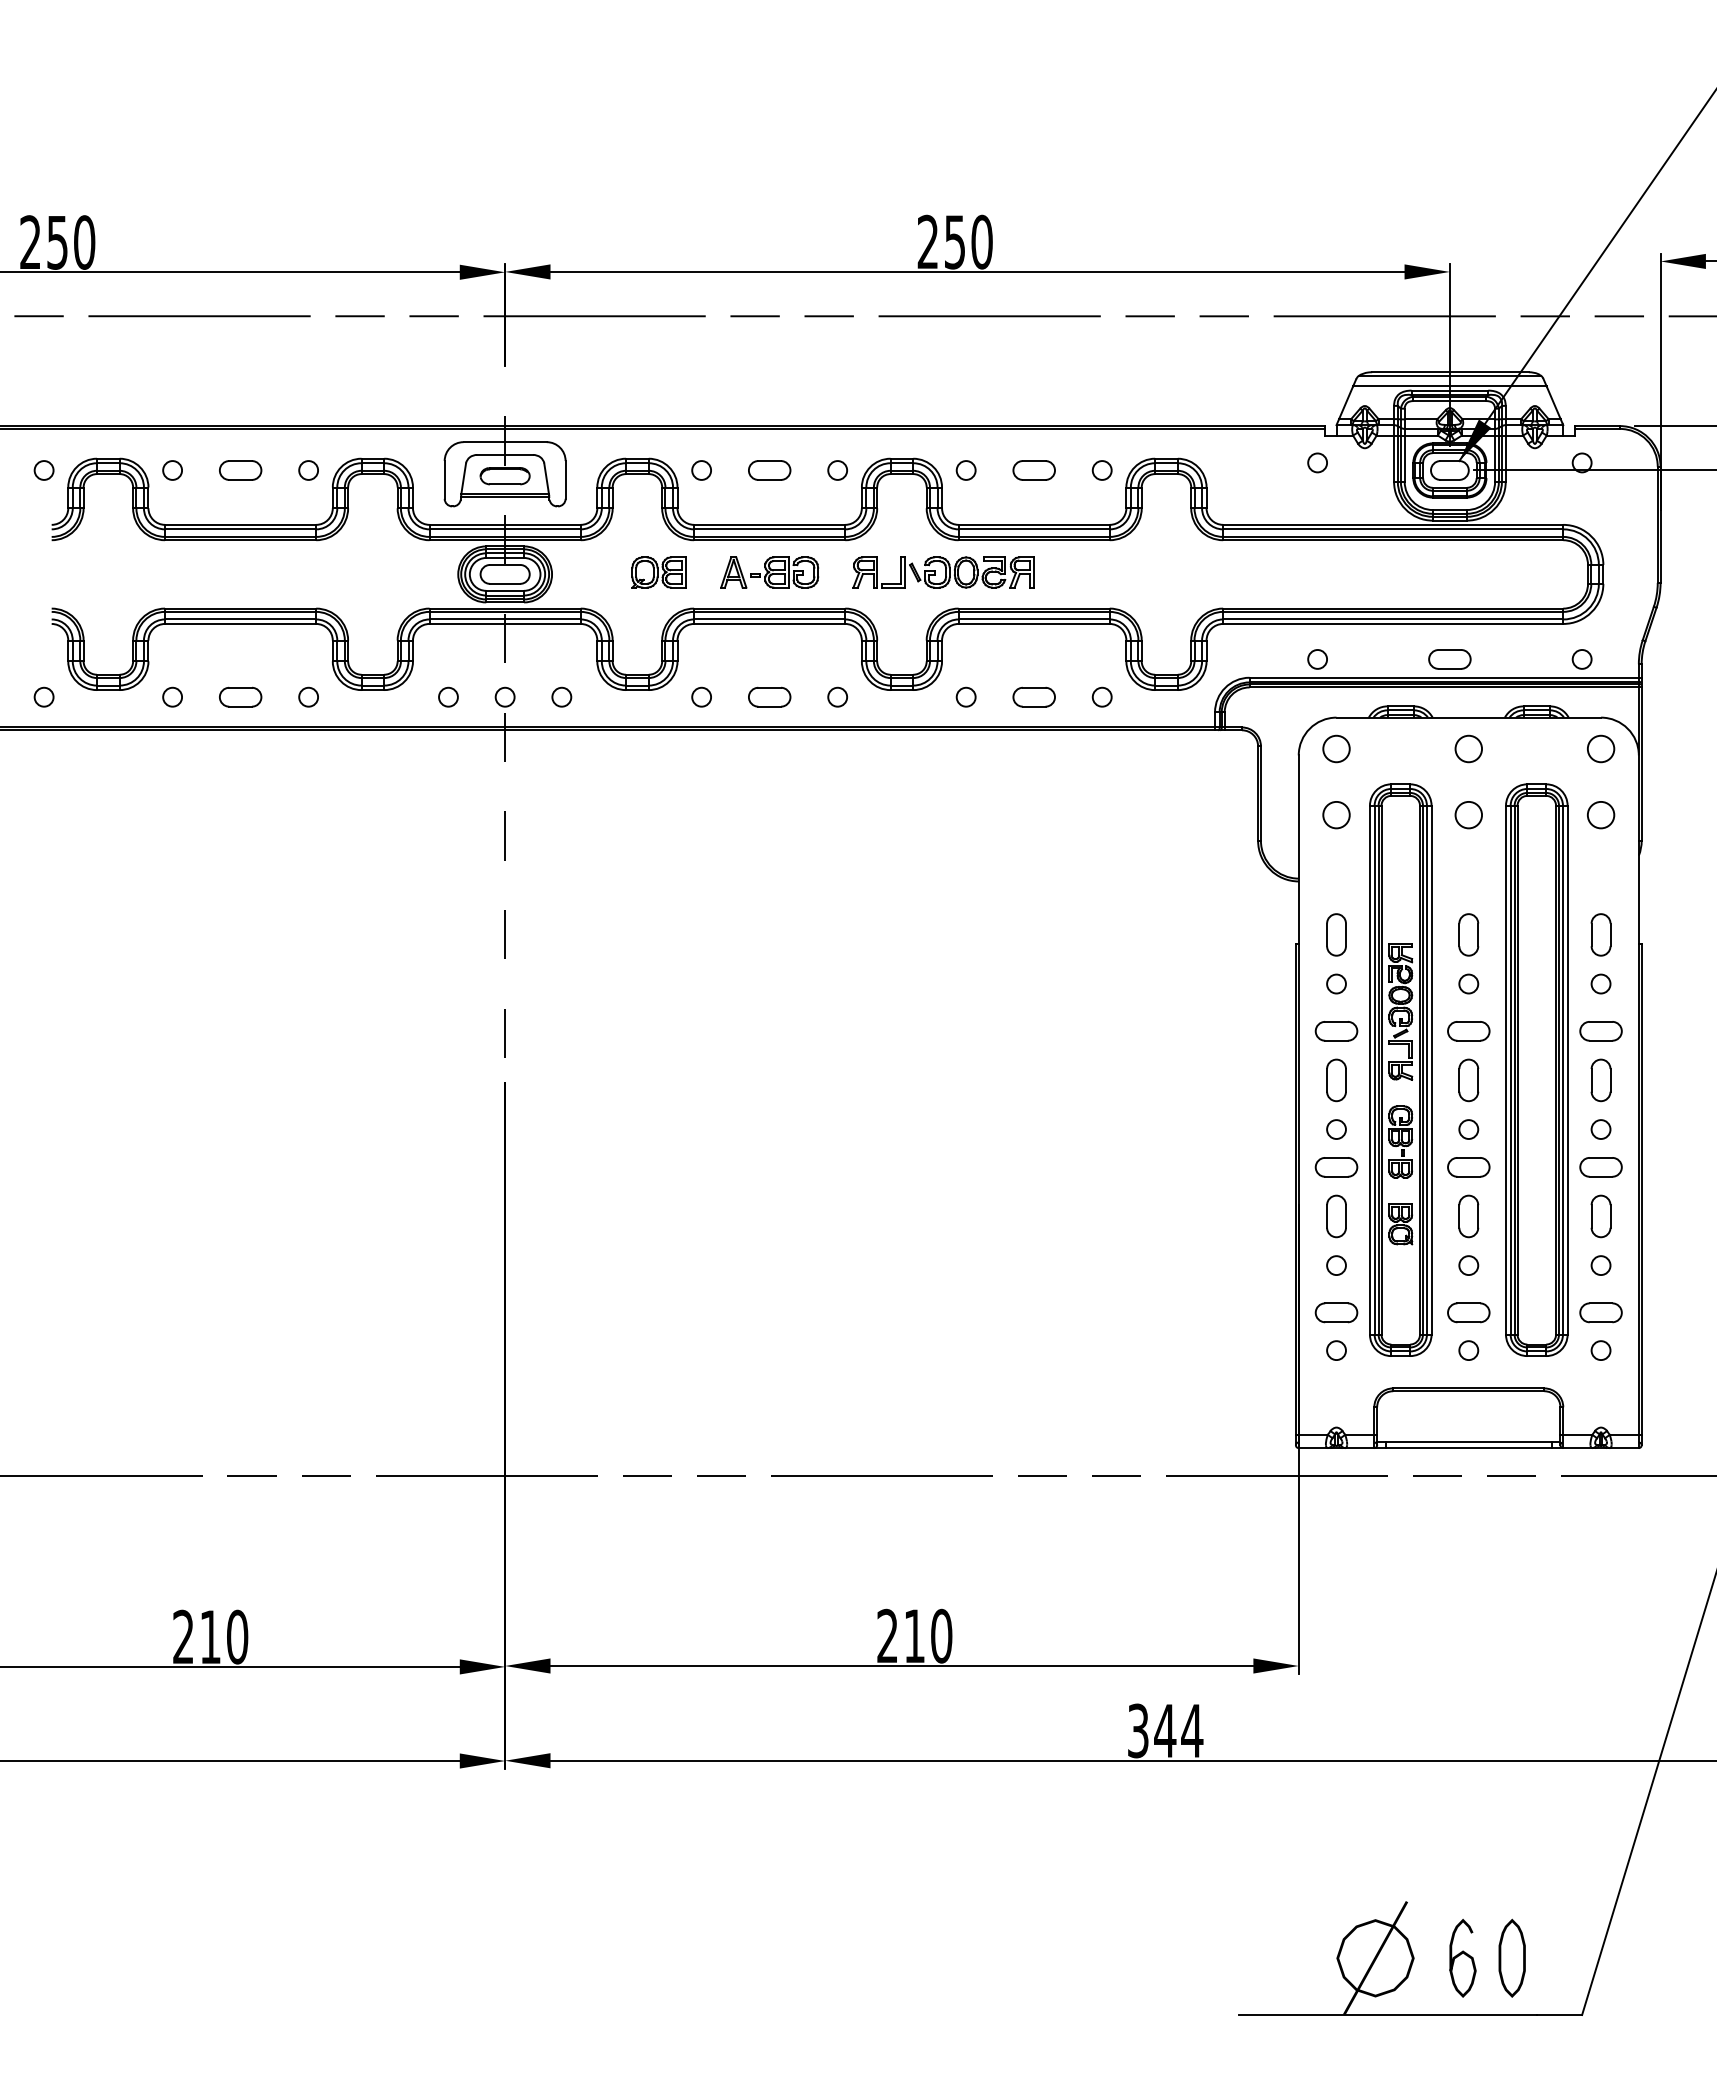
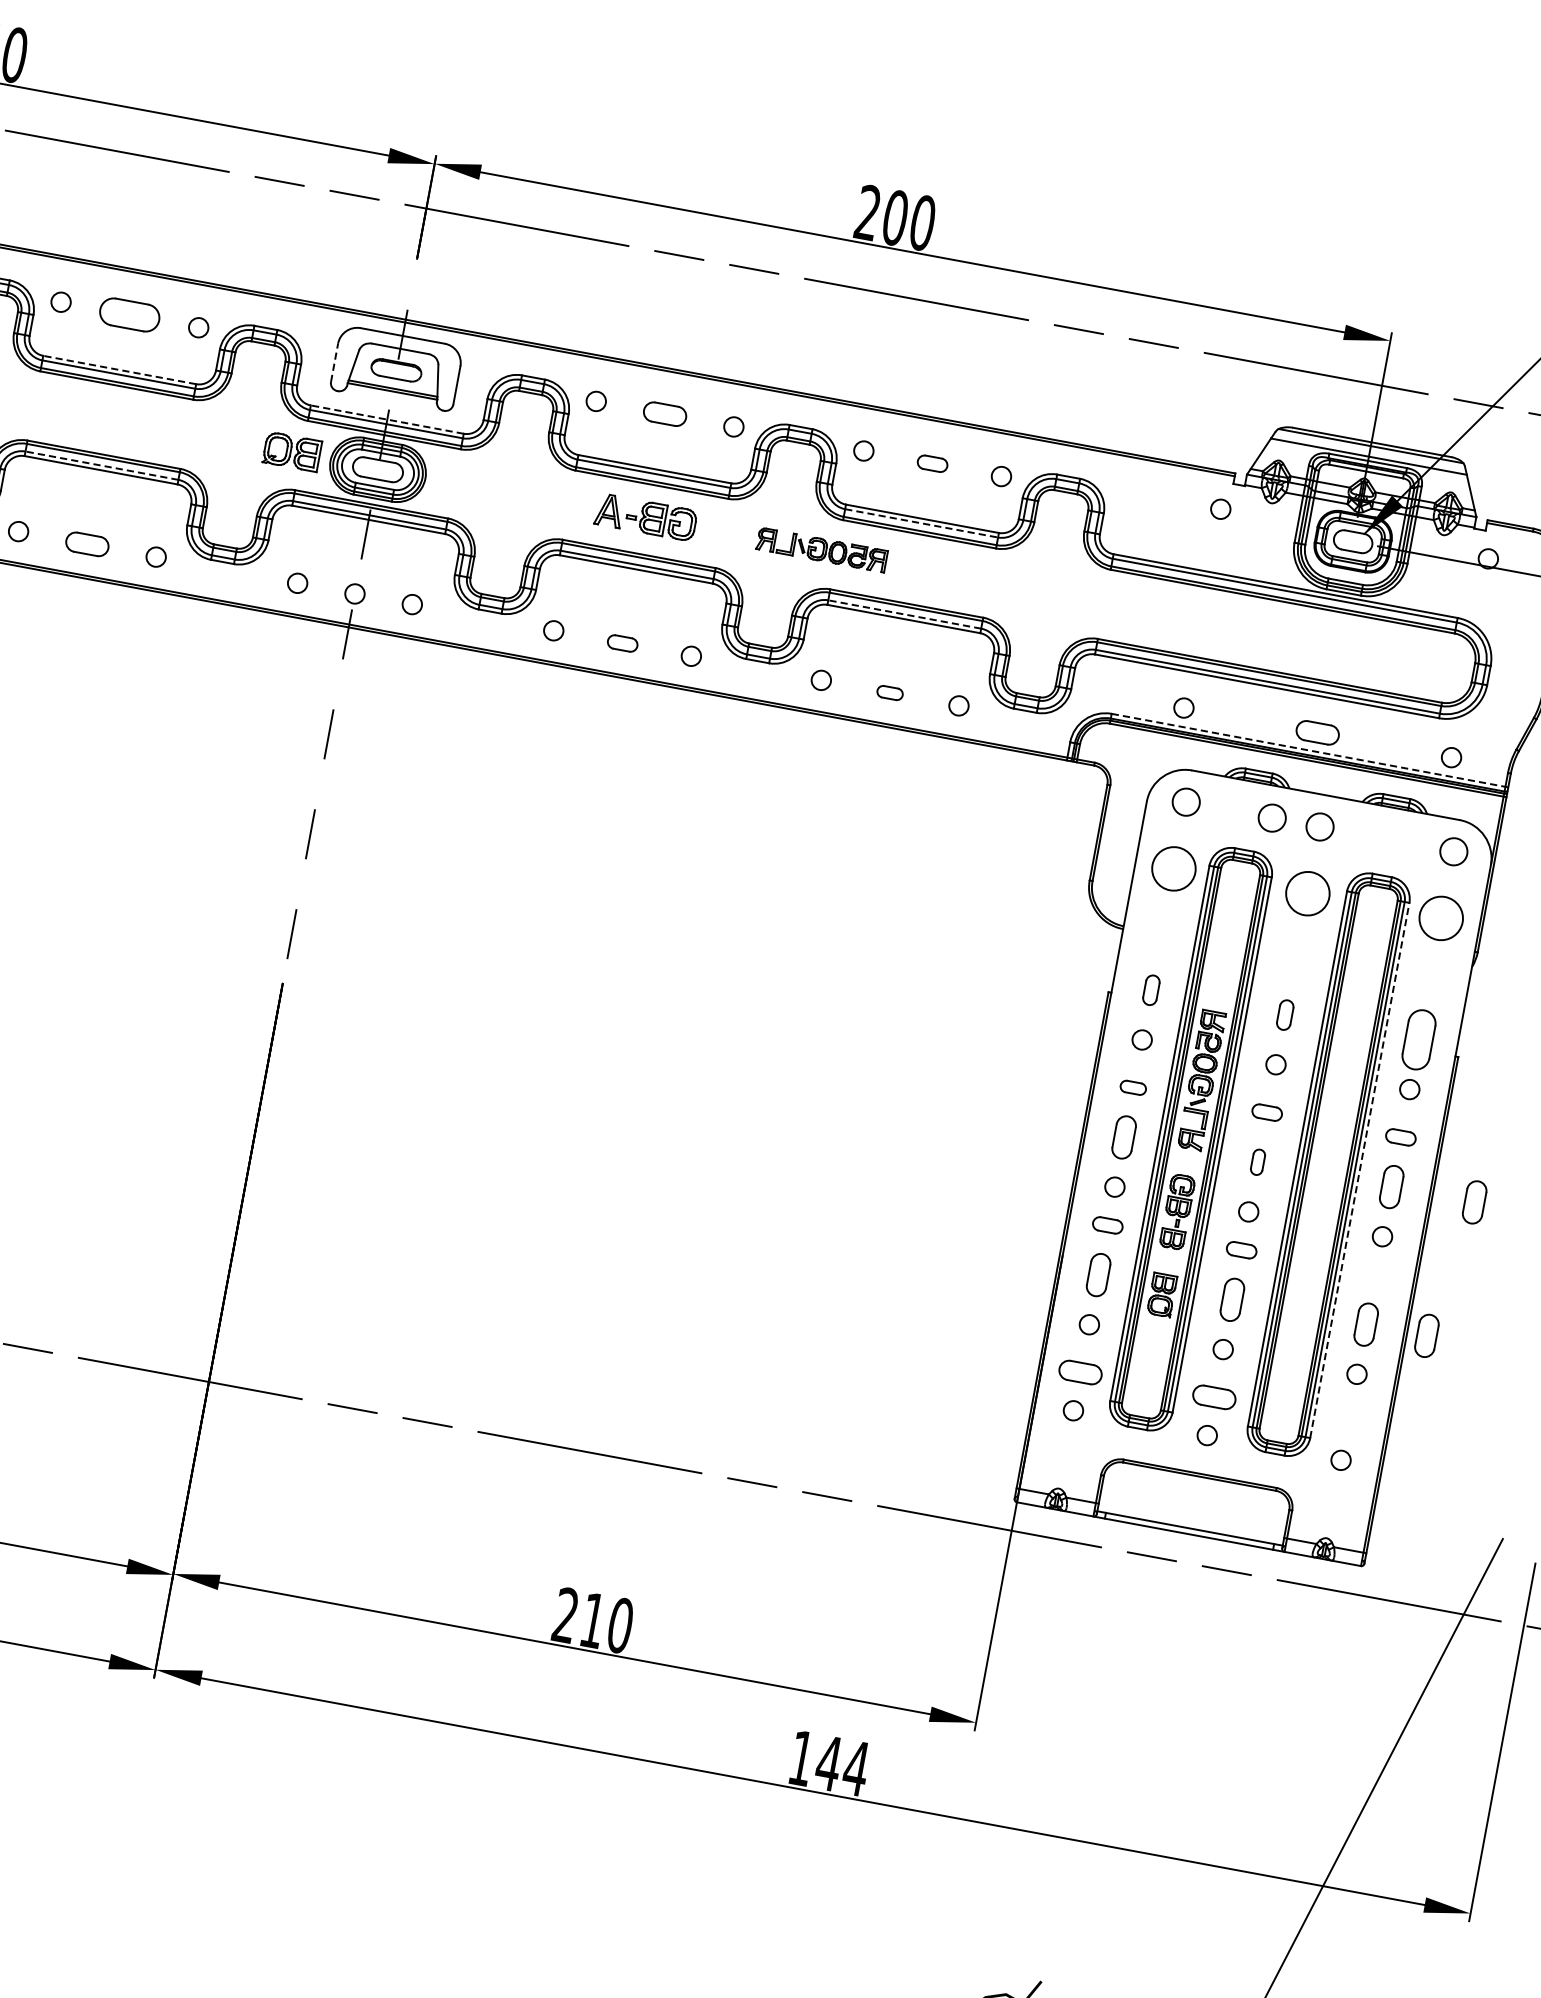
text: (954, 241) -> (894, 217), 250 -> 200
part: (240, 470) -> (129, 314), size x1.4
part: (1033, 470) -> (931, 463), size x0.7
line: (444, 479) -> (334, 362), solid -> dashed
line: (240, 524) -> (119, 369), solid -> dashed
line: (505, 524) -> (387, 419), solid -> dashed
line: (1034, 529) -> (921, 523), solid -> dashed
part: (658, 572) -> (291, 451), moved
part: (943, 572) -> (821, 549), size x0.7
line: (240, 619) -> (101, 465), solid -> dashed
line: (1034, 619) -> (905, 614), solid -> dashed
line: (1445, 677) -> (1309, 750), solid -> dashed
part: (769, 696) -> (622, 642), size x0.7
part: (1033, 696) -> (889, 692), size x0.6
circle: (1421, 748) -> (1272, 817), added
circle: (1336, 815) -> (1173, 869), size x1.6
circle: (1468, 815) -> (1307, 894), size x1.6
circle: (1601, 815) -> (1441, 919), size x1.6
part: (1336, 934) -> (1151, 989), size x0.7
part: (1468, 934) -> (1284, 1014), size x0.7
part: (1600, 934) -> (1418, 1039), size x1.4
part: (1336, 1031) -> (1133, 1087), size x0.6
part: (1468, 1031) -> (1266, 1112), size x0.7
part: (1600, 1031) -> (1400, 1137), size x0.7
line: (1567, 1070) -> (1359, 1170), solid -> dashed
part: (1468, 1080) -> (1257, 1162), size x0.6
part: (1682, 1080) -> (1474, 1202), added
part: (1336, 1167) -> (1107, 1225), size x0.7
part: (1468, 1167) -> (1241, 1250), size x0.7
part: (1600, 1167) -> (1374, 1275), removed
part: (1660, 1216) -> (1426, 1335), added
part: (1600, 1312) -> (1347, 1421), removed
text: (1138, 1730) -> (801, 1757), 344 -> 144

